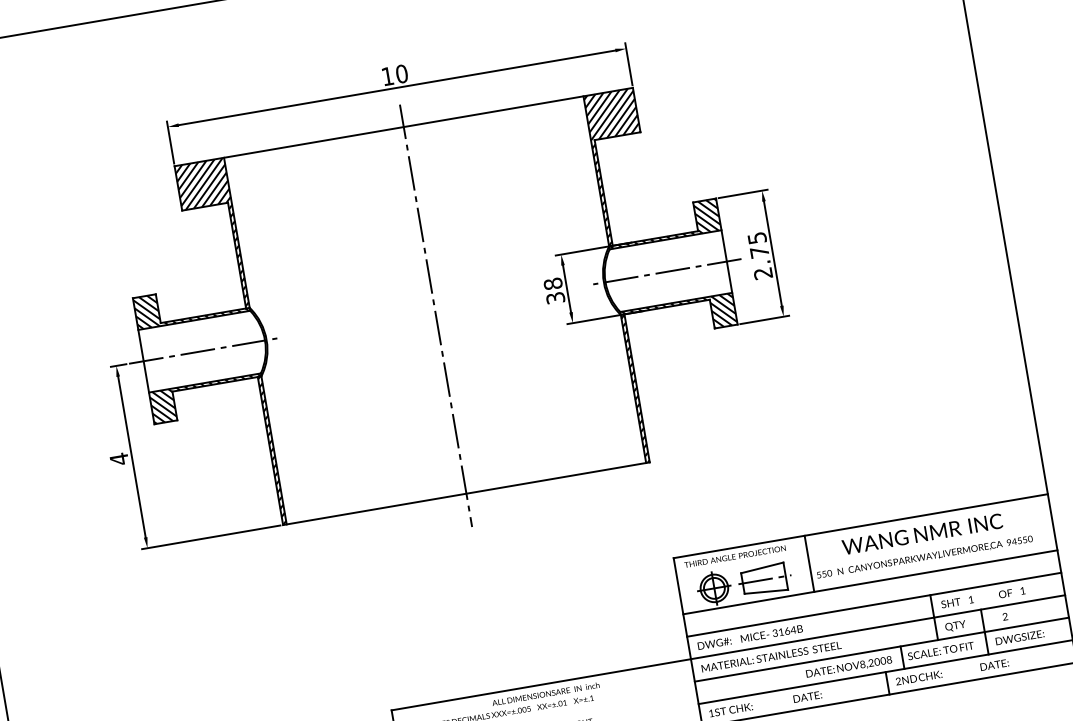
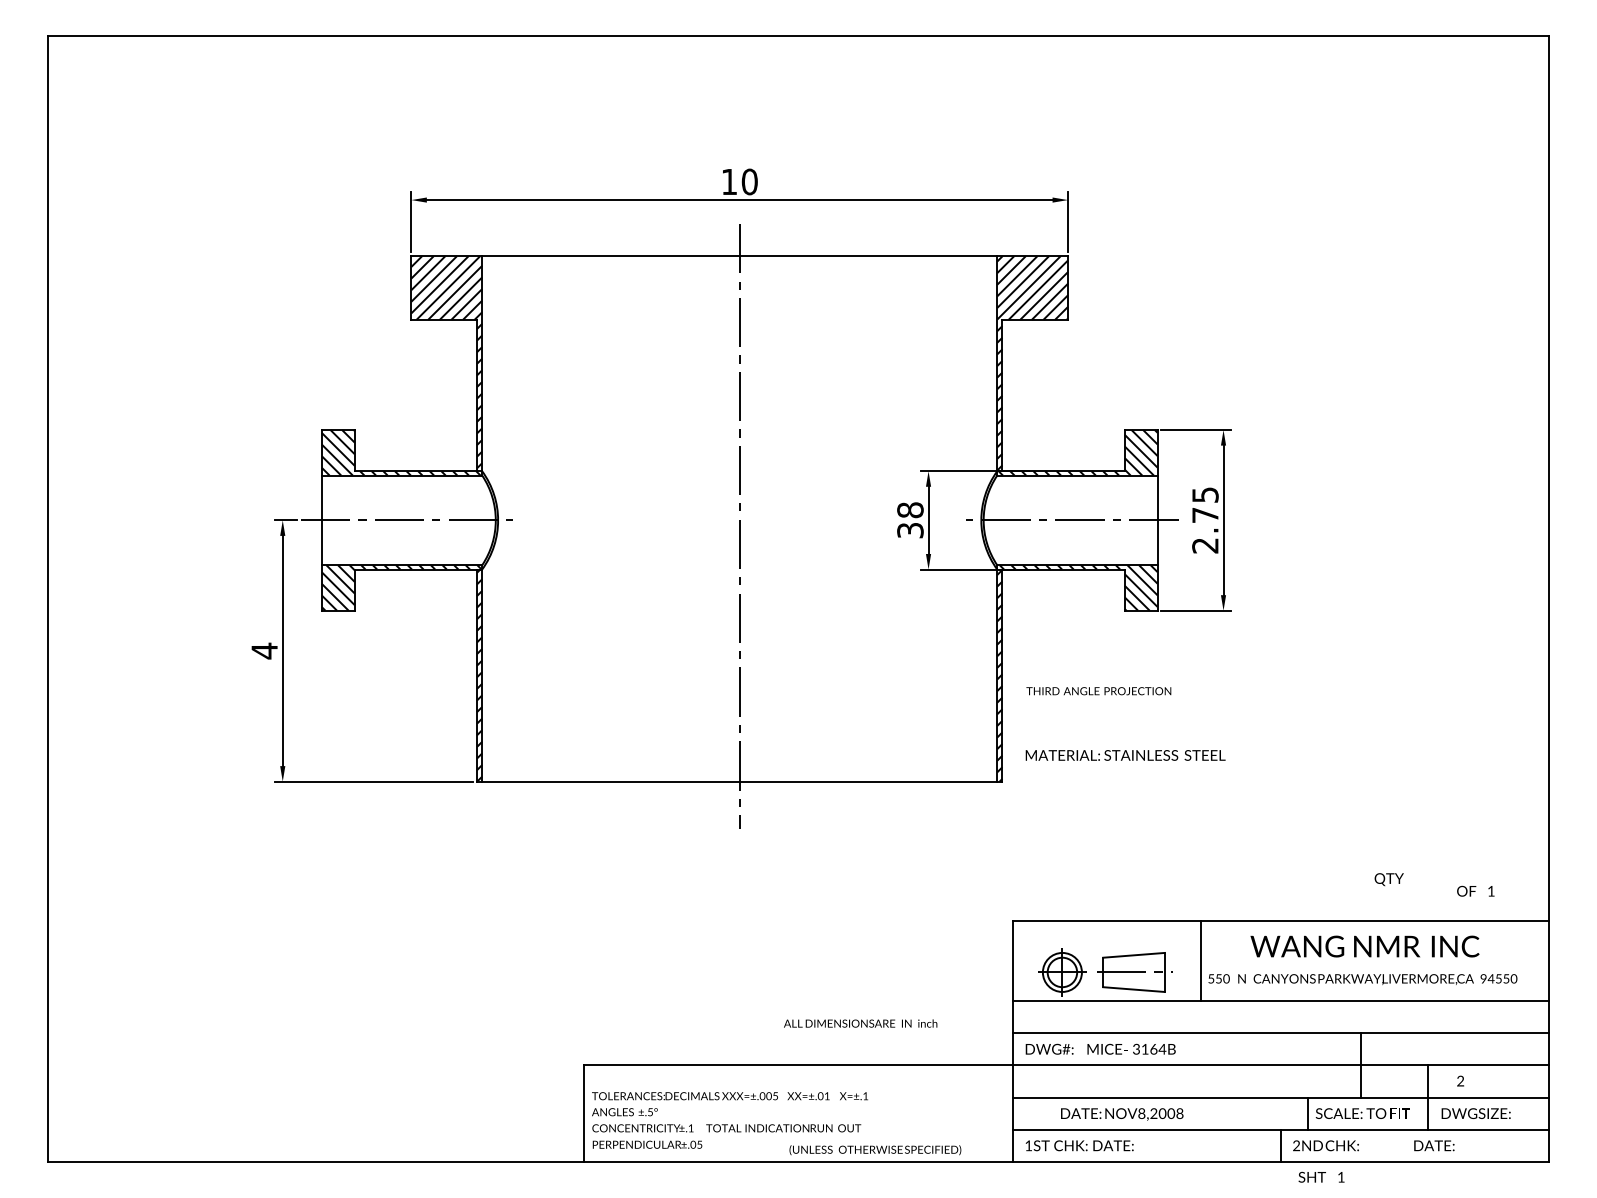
text: (734, 556) -> (1098, 691), moved
text: (1011, 592) -> (1475, 890), moved
text: (957, 601) -> (1321, 1176), moved
text: (955, 626) -> (1388, 879), moved
text: (771, 656) -> (1125, 755), moved
text: (849, 667) -> (1122, 1114), moved
text: (545, 694) -> (860, 1023), moved
text: (807, 696) -> (1113, 1145), moved

